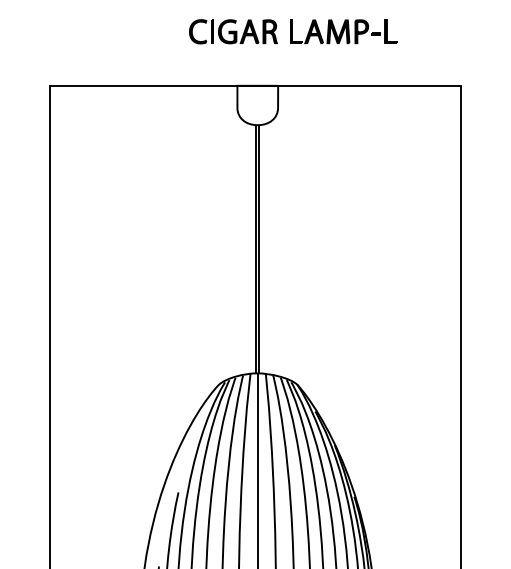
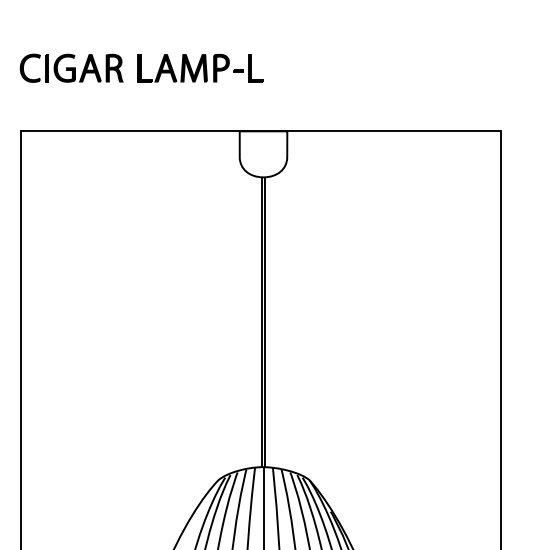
part: (293, 31) -> (141, 67), moved

